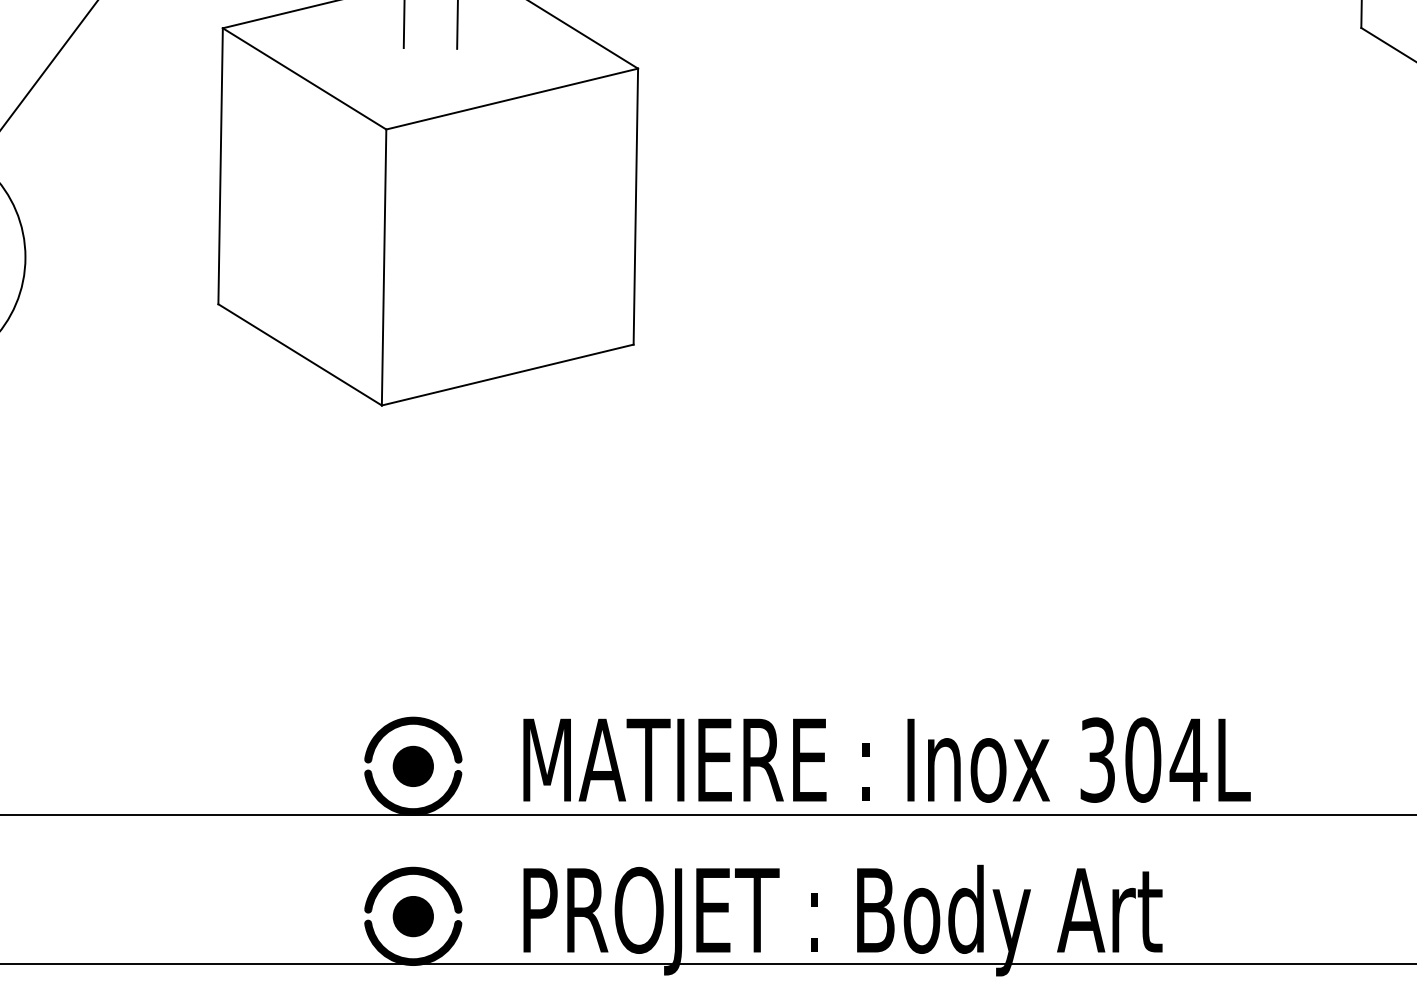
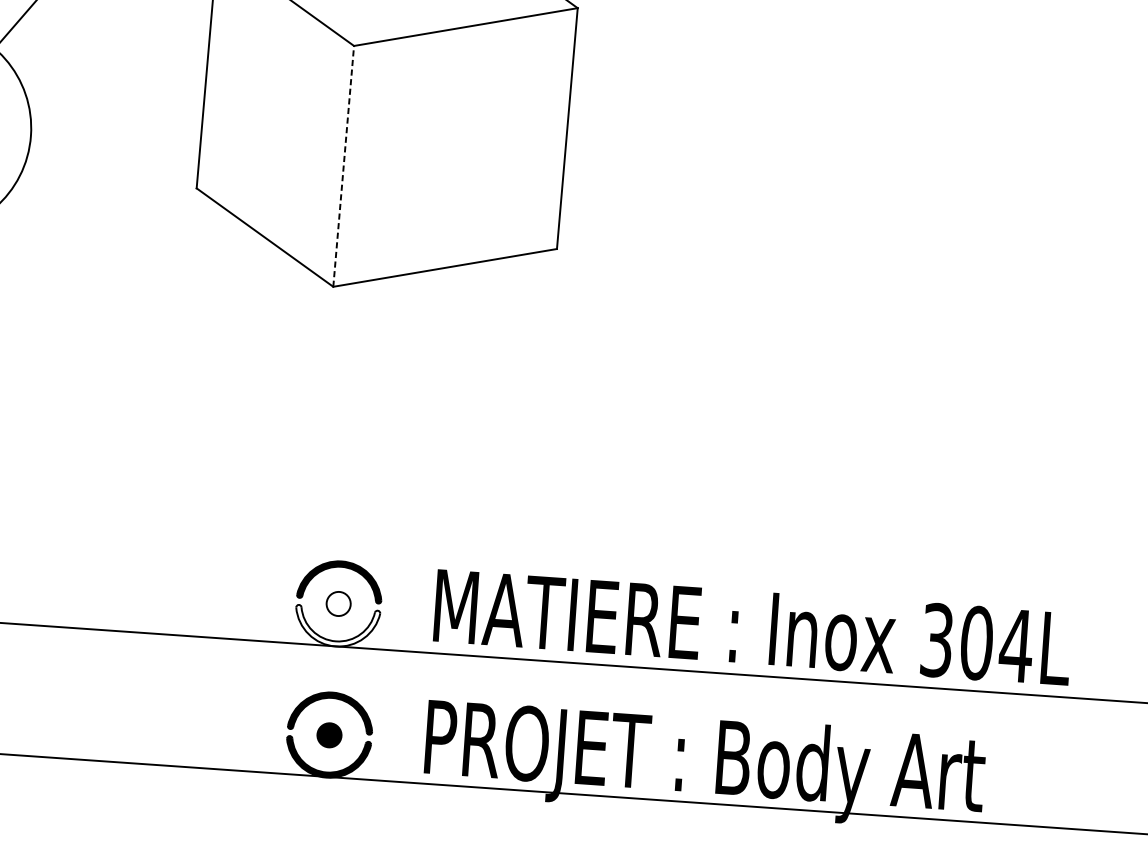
line: (384, 267) -> (344, 166), solid -> dashed
part: (412, 765) -> (338, 603), size x0.7
fill: (413, 792) -> (337, 626), removed
part: (412, 916) -> (328, 735), size x0.7

